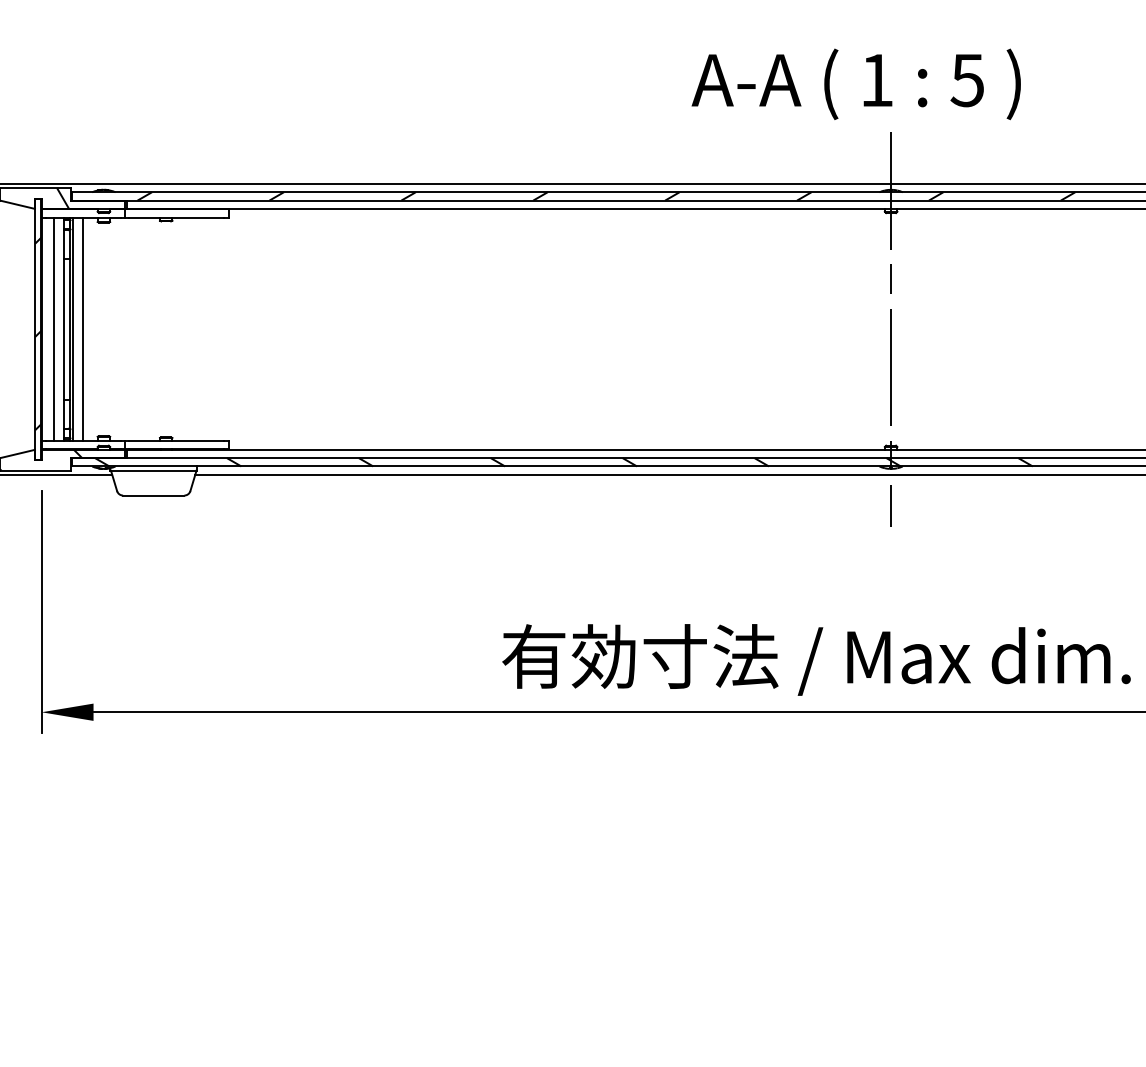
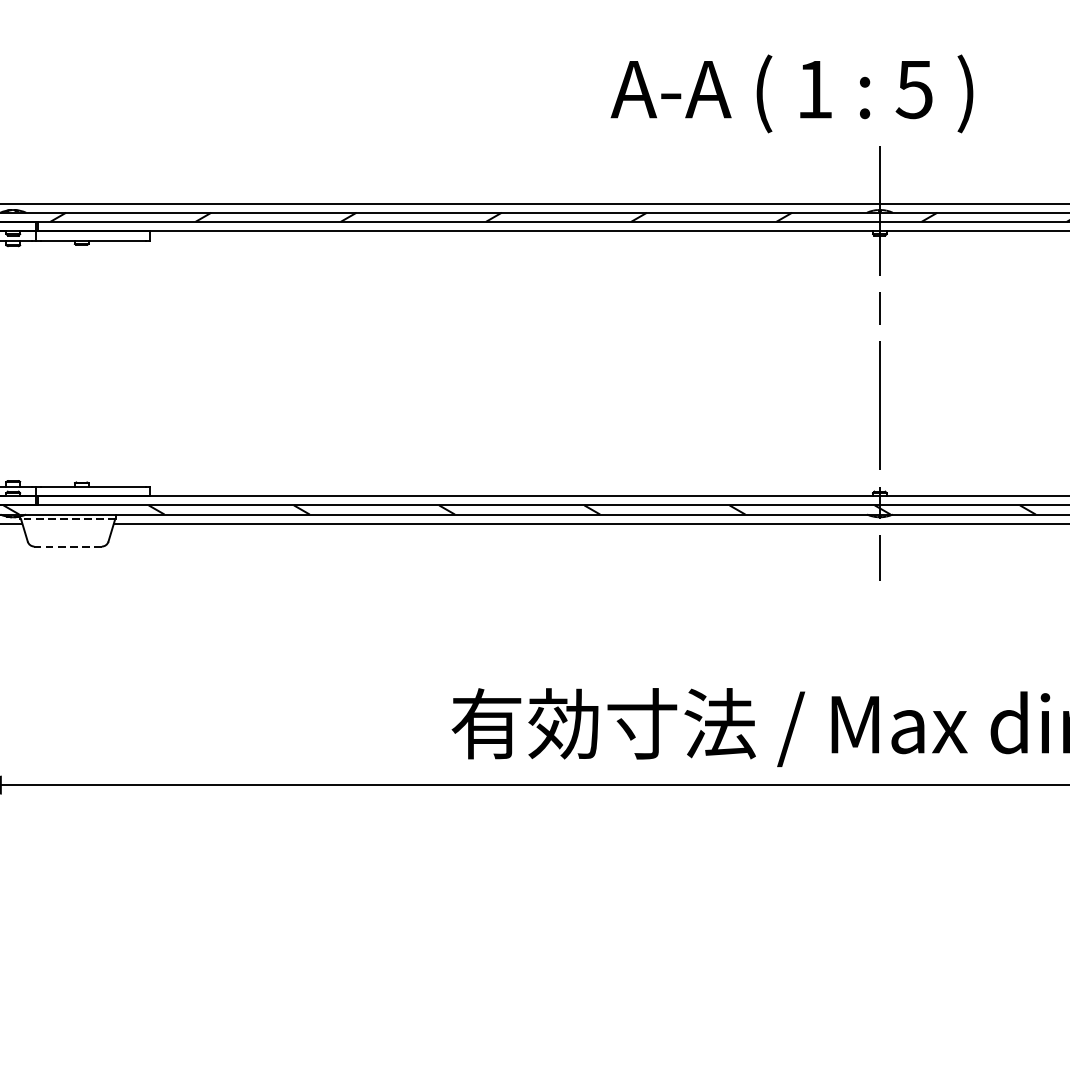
text: (855, 84) -> (791, 94), moved
line: (153, 470) -> (67, 518), solid -> dashed
line: (153, 495) -> (67, 546), solid -> dashed

